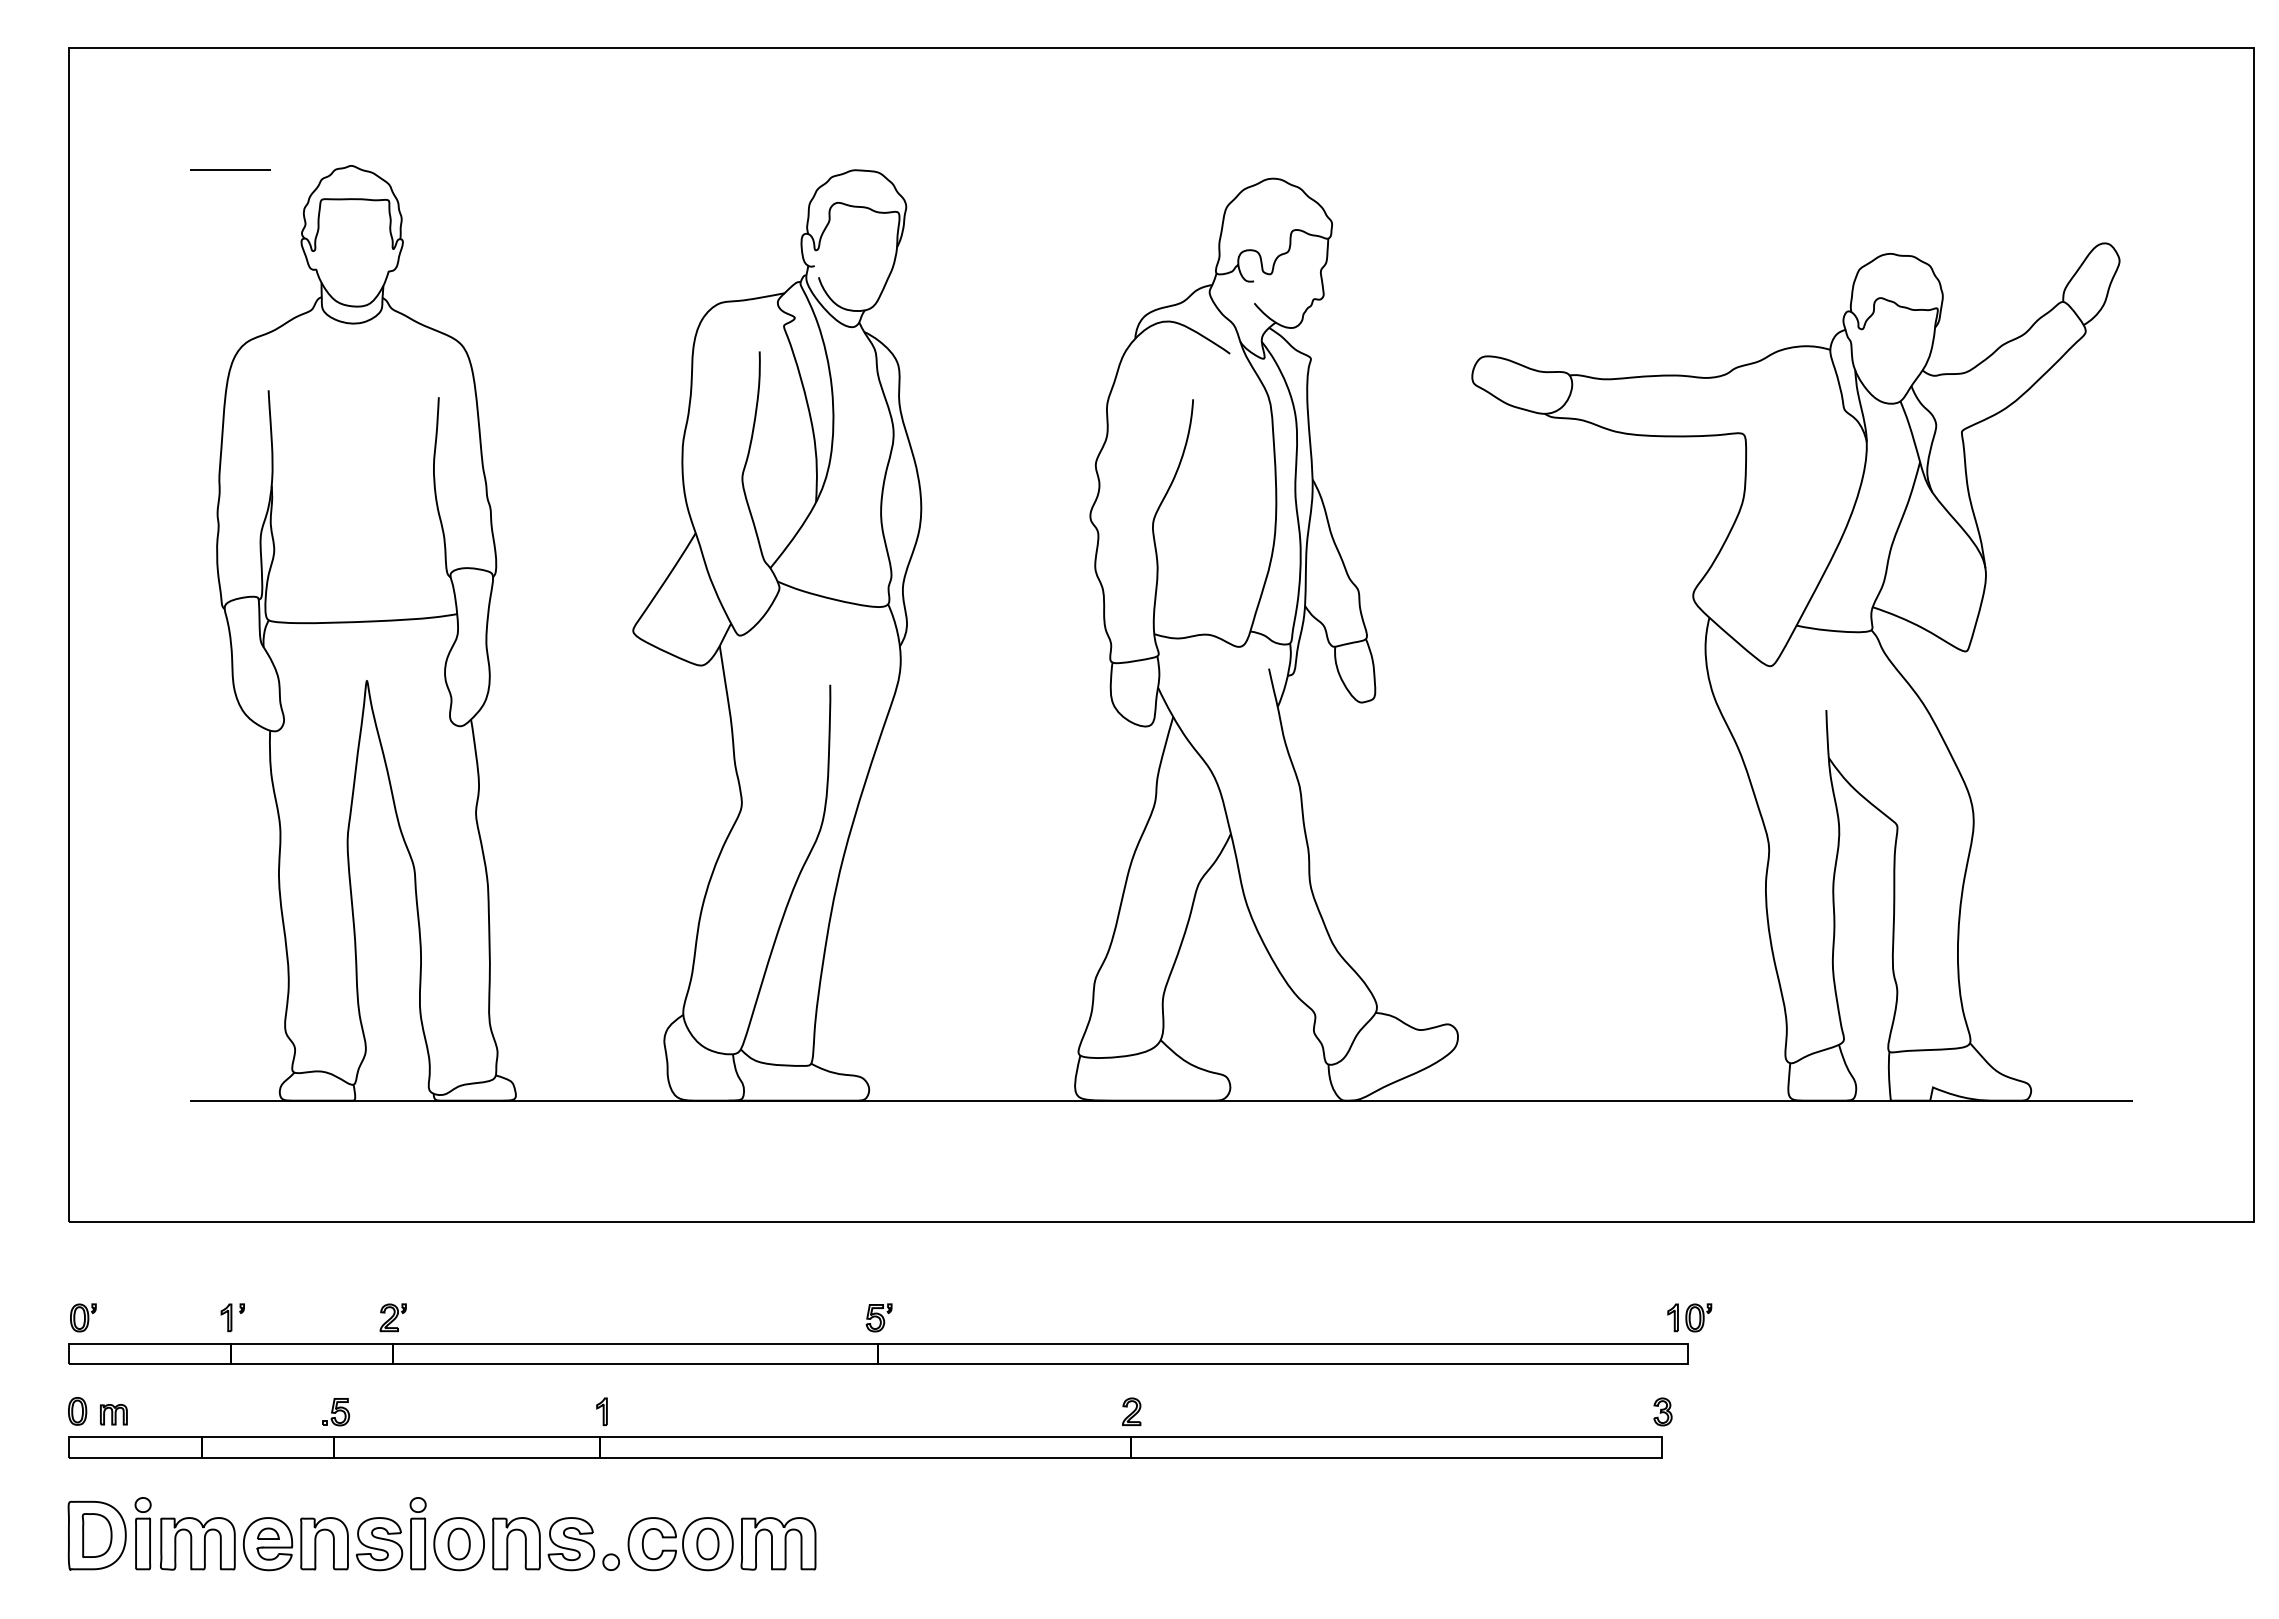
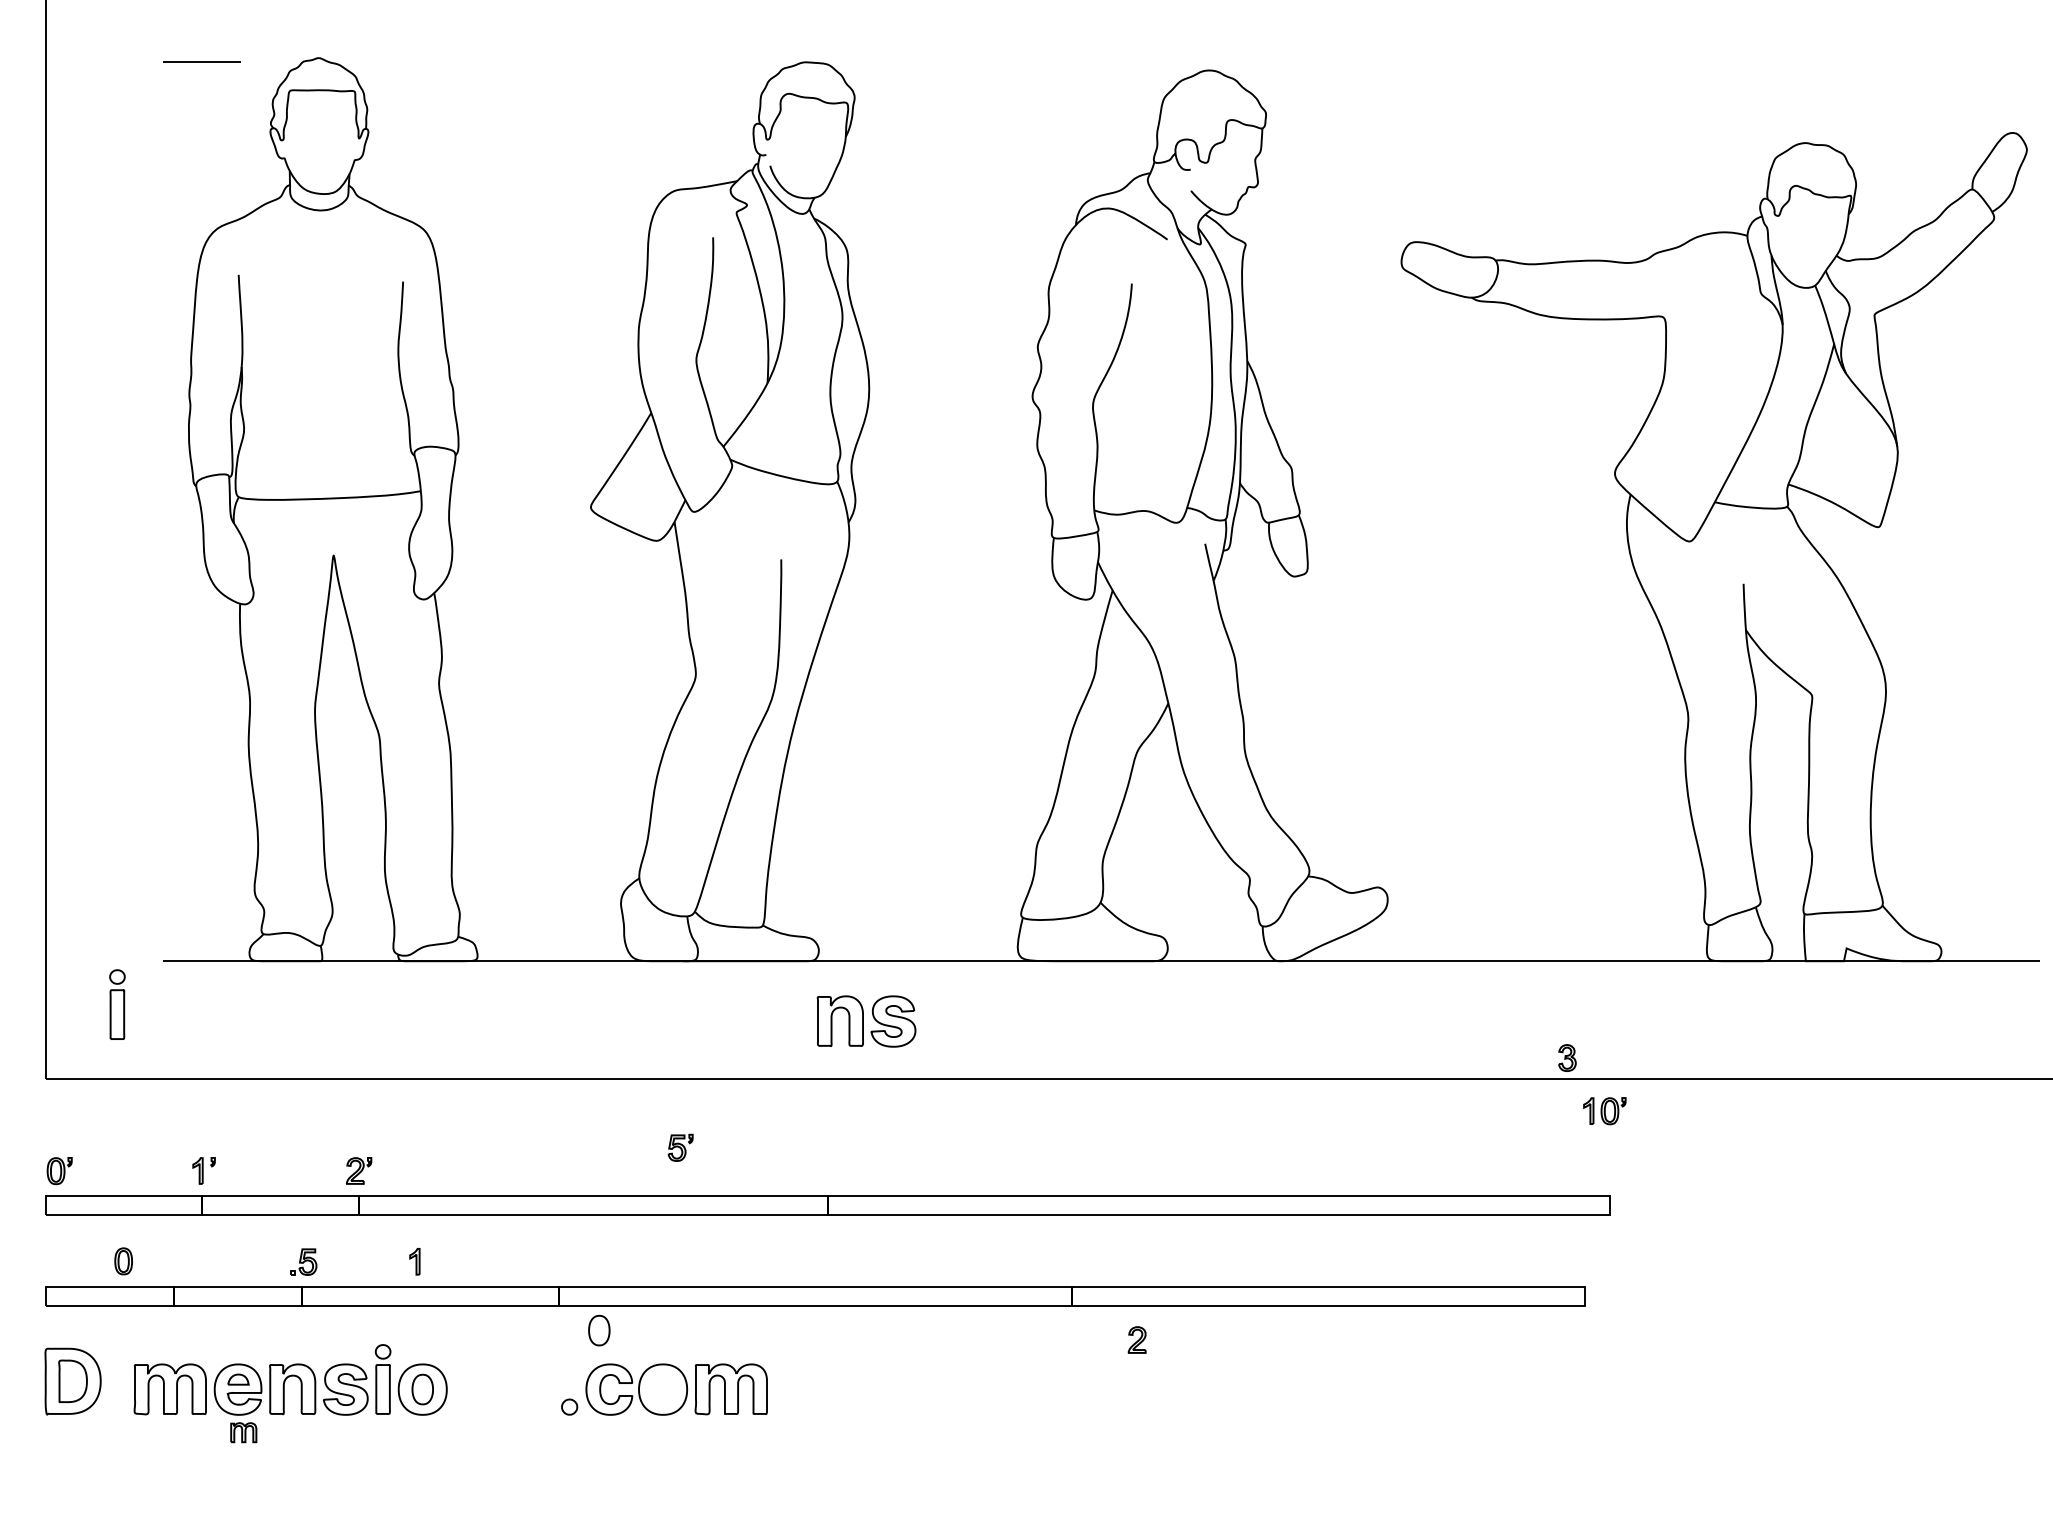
part: (878, 1317) -> (680, 1147), moved
part: (1689, 1317) -> (1604, 1110), moved
part: (77, 1411) -> (123, 1261), moved
part: (601, 1411) -> (414, 1261), moved
part: (1131, 1411) -> (1137, 1339), moved
part: (1662, 1411) -> (1566, 1057), moved
part: (113, 1414) -> (243, 1432), moved
part: (142, 1533) -> (116, 1004), moved
part: (707, 1543) -> (598, 1330), moved
part: (543, 1544) -> (866, 1021), moved

